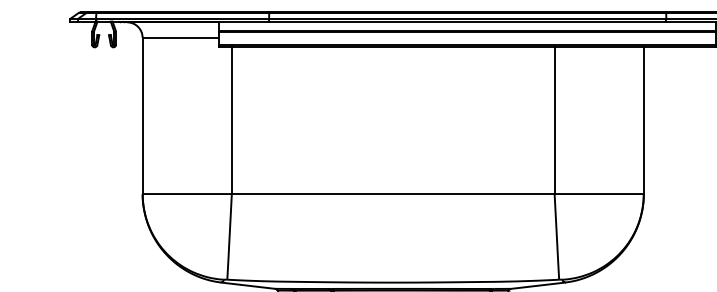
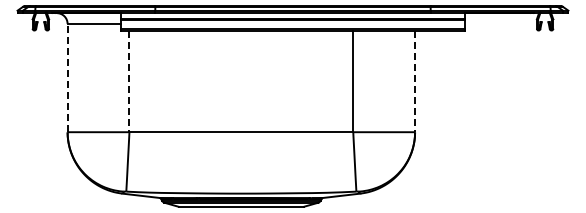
line: (142, 115) -> (67, 77), solid -> dashed
line: (231, 120) -> (129, 81), solid -> dashed
line: (644, 120) -> (415, 81), solid -> dashed

